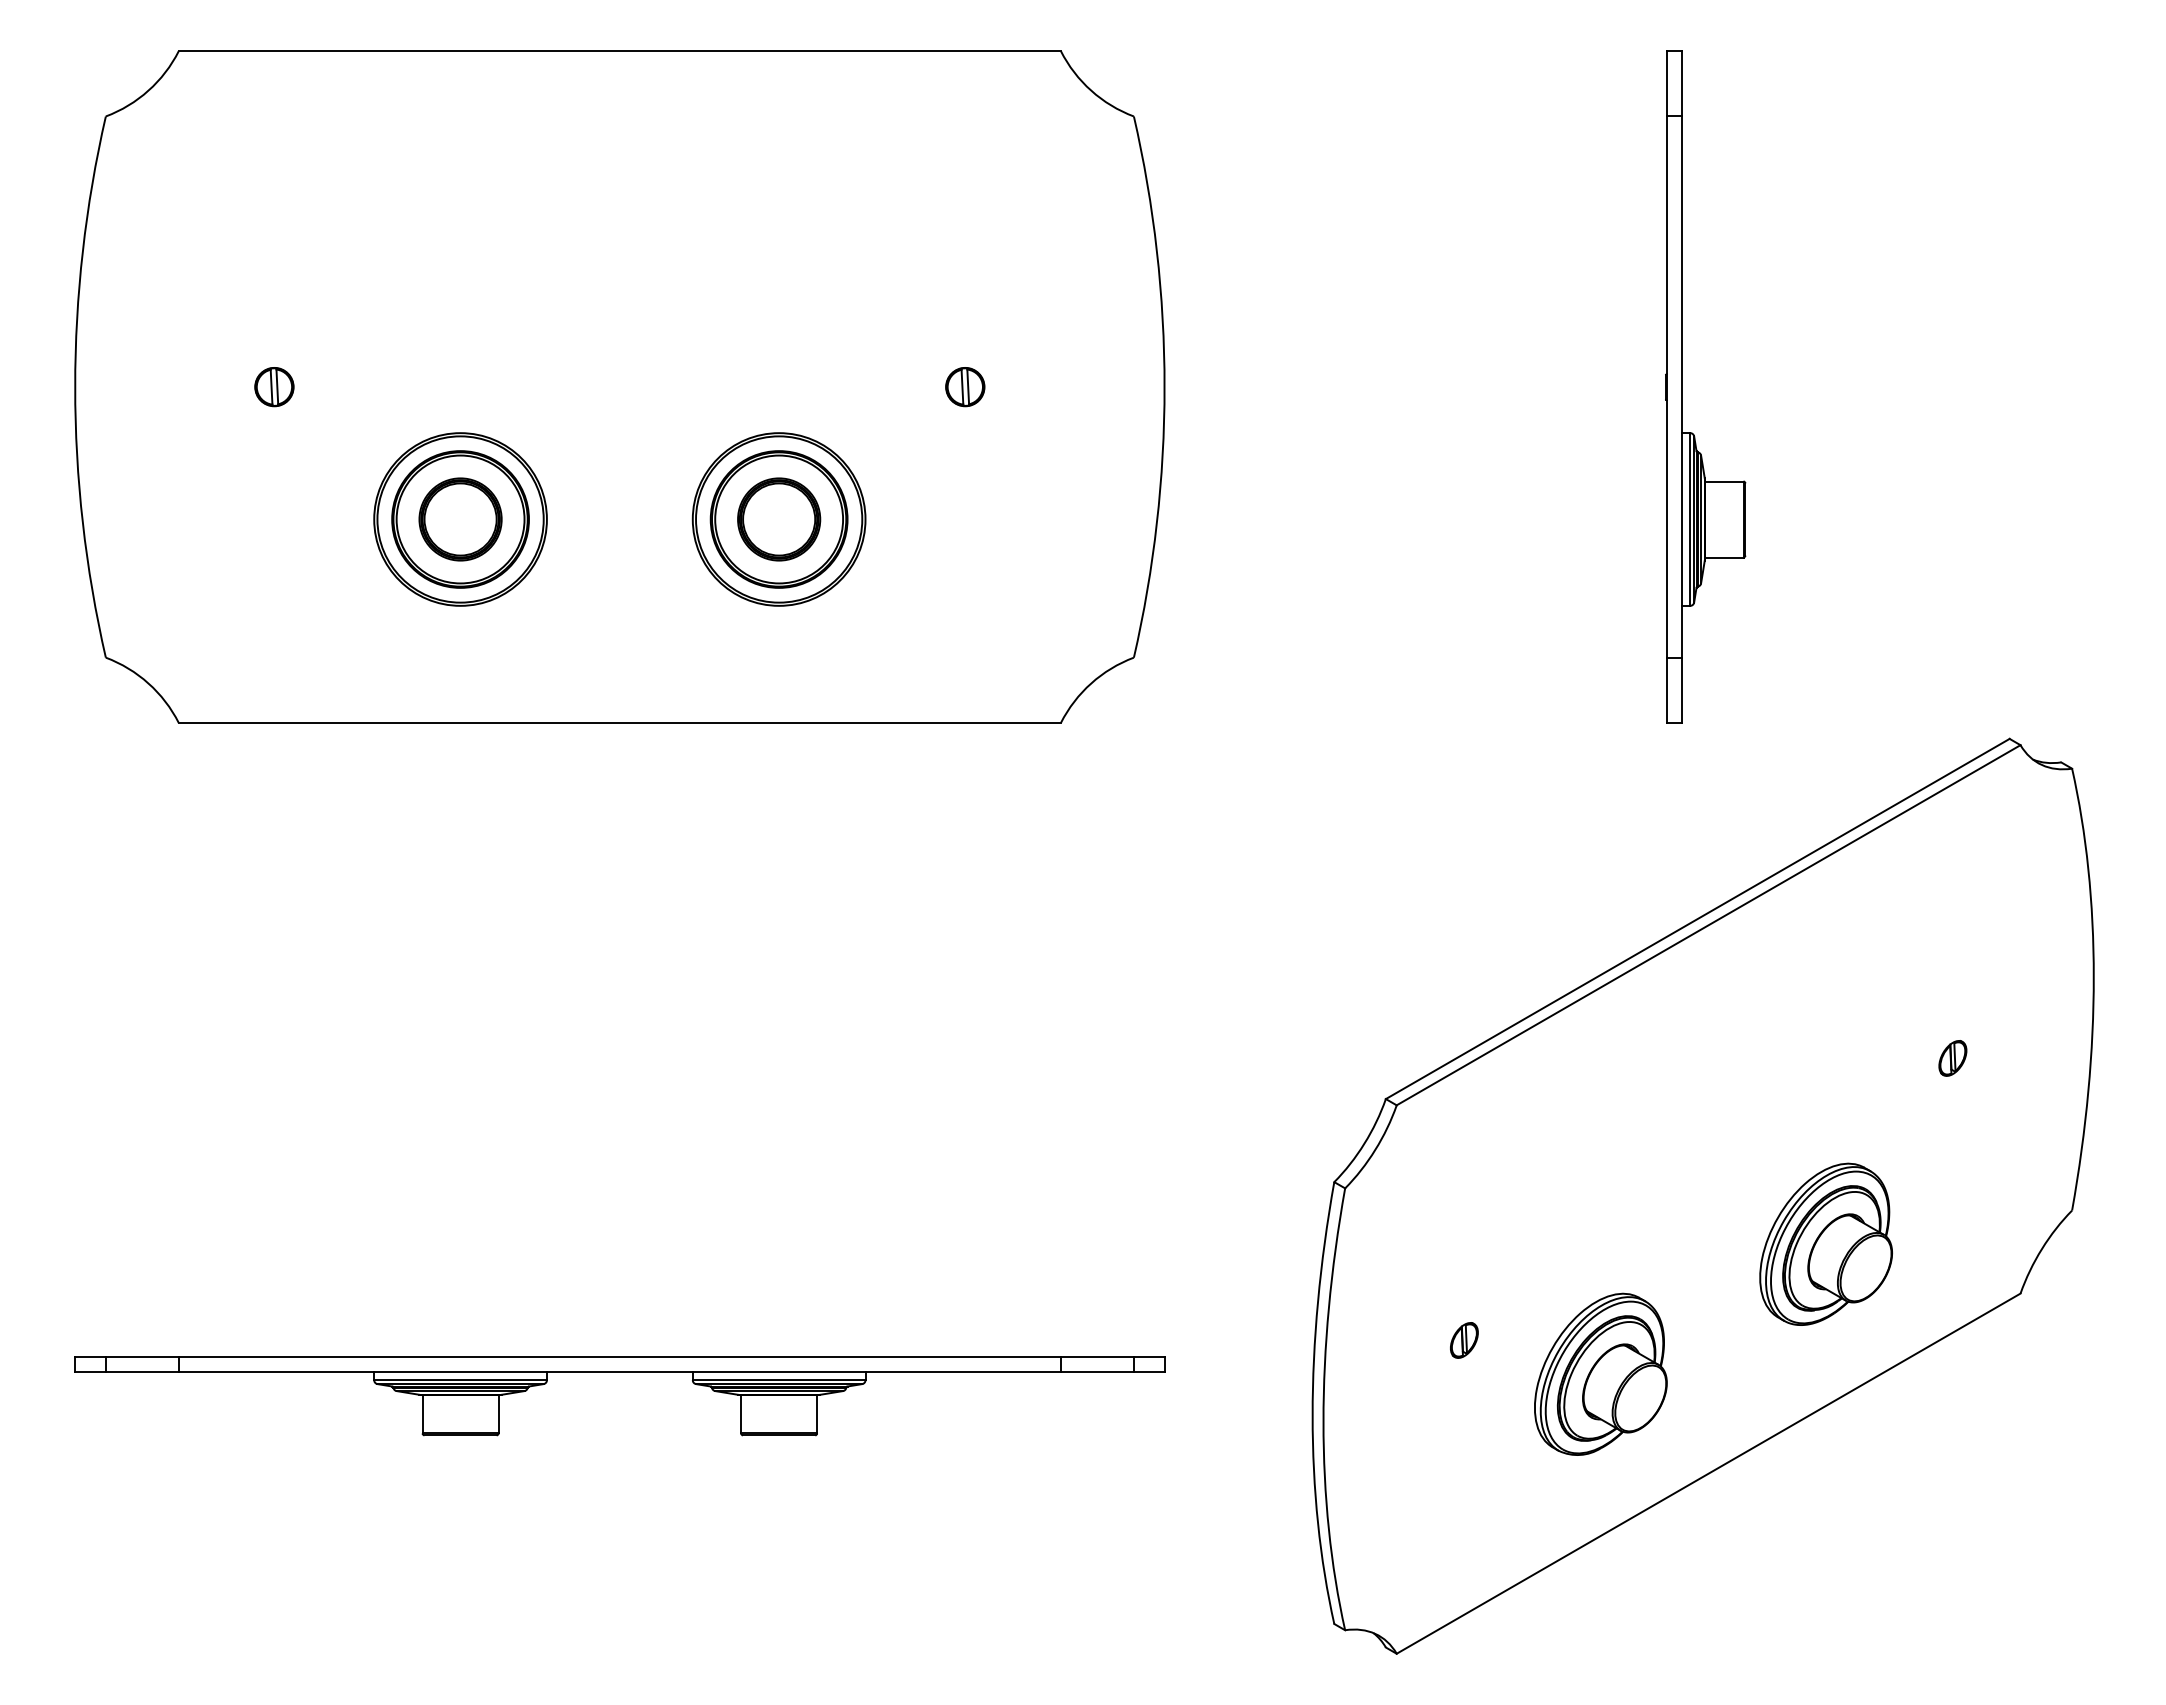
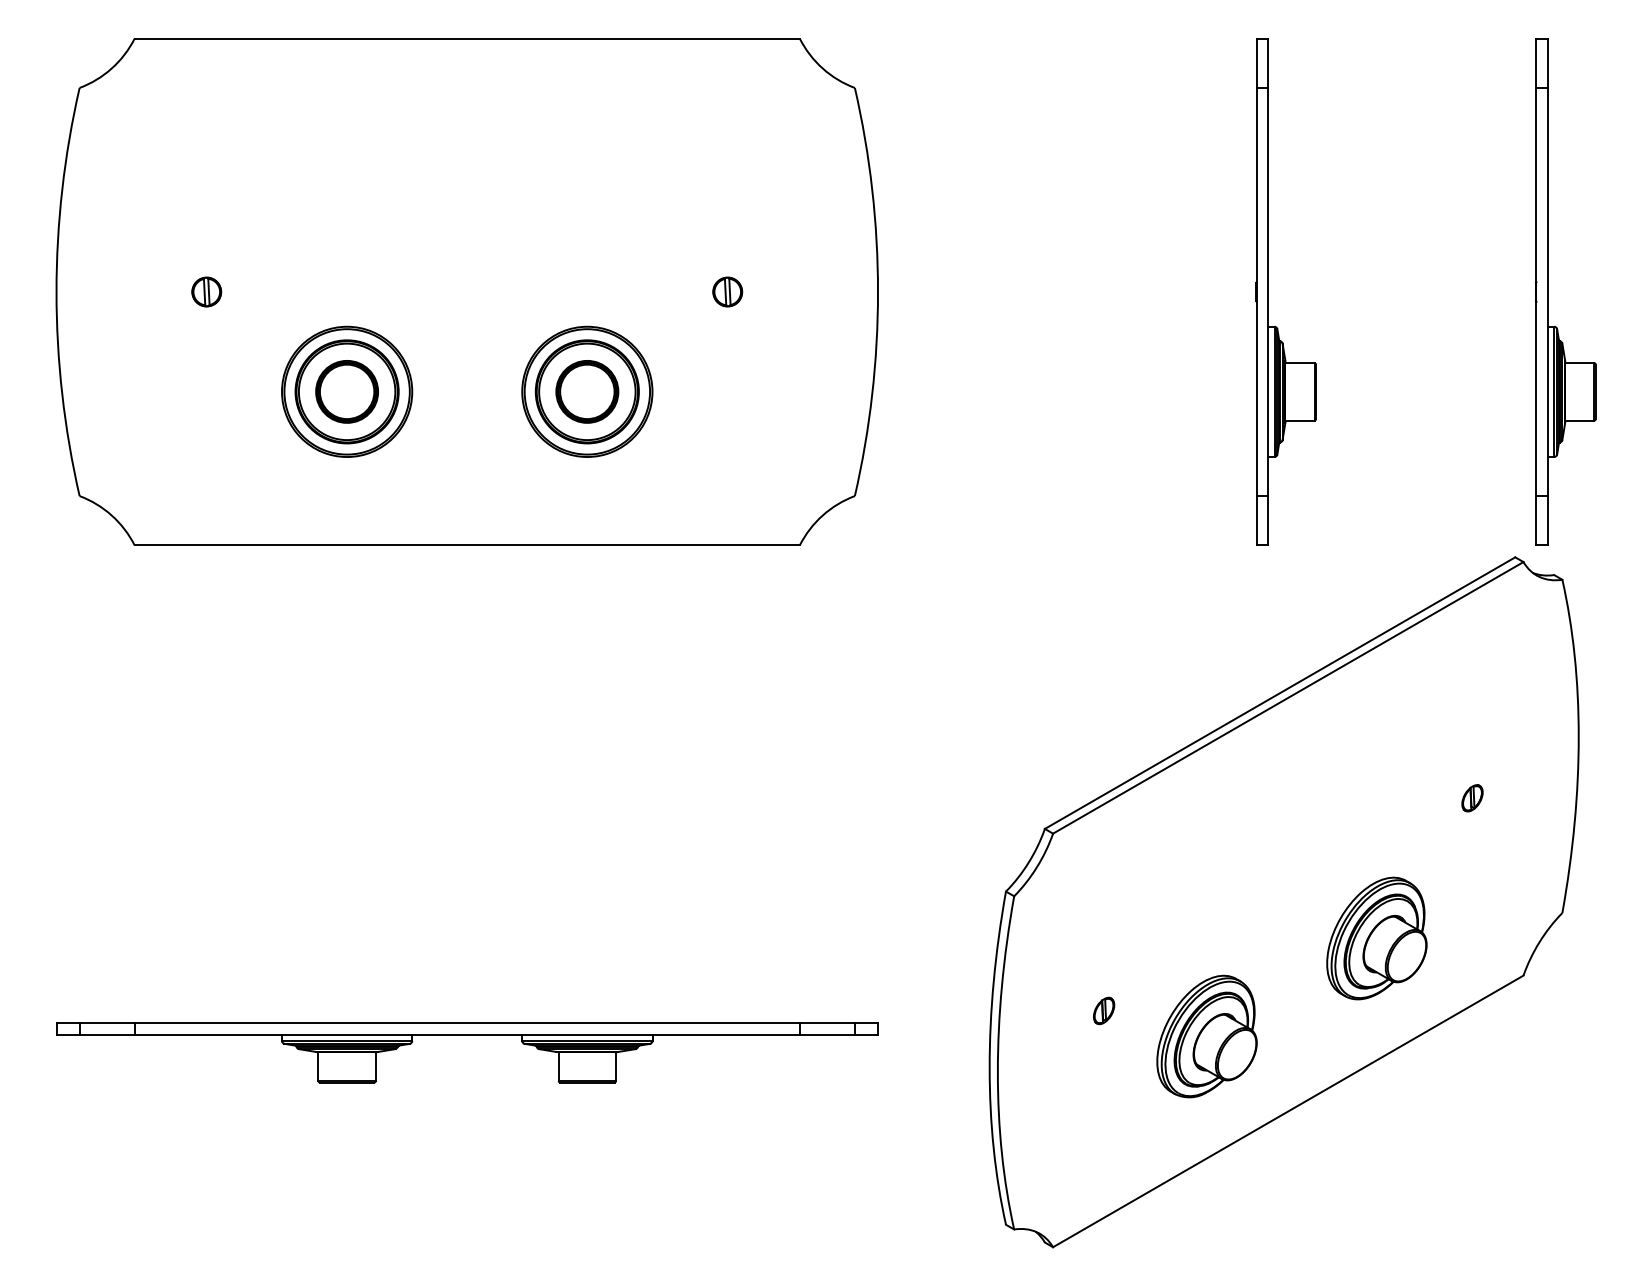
part: (2053, 386) -> (1548, 291), added

